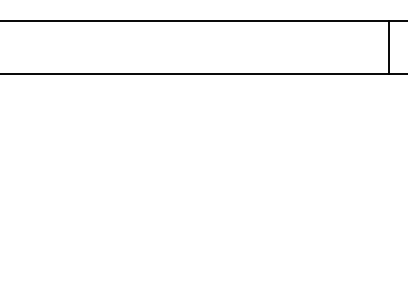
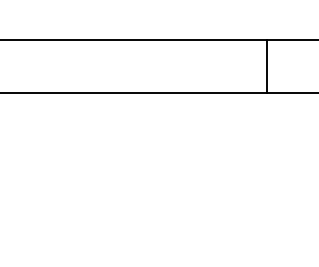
line: (388, 47) -> (266, 66), moved

